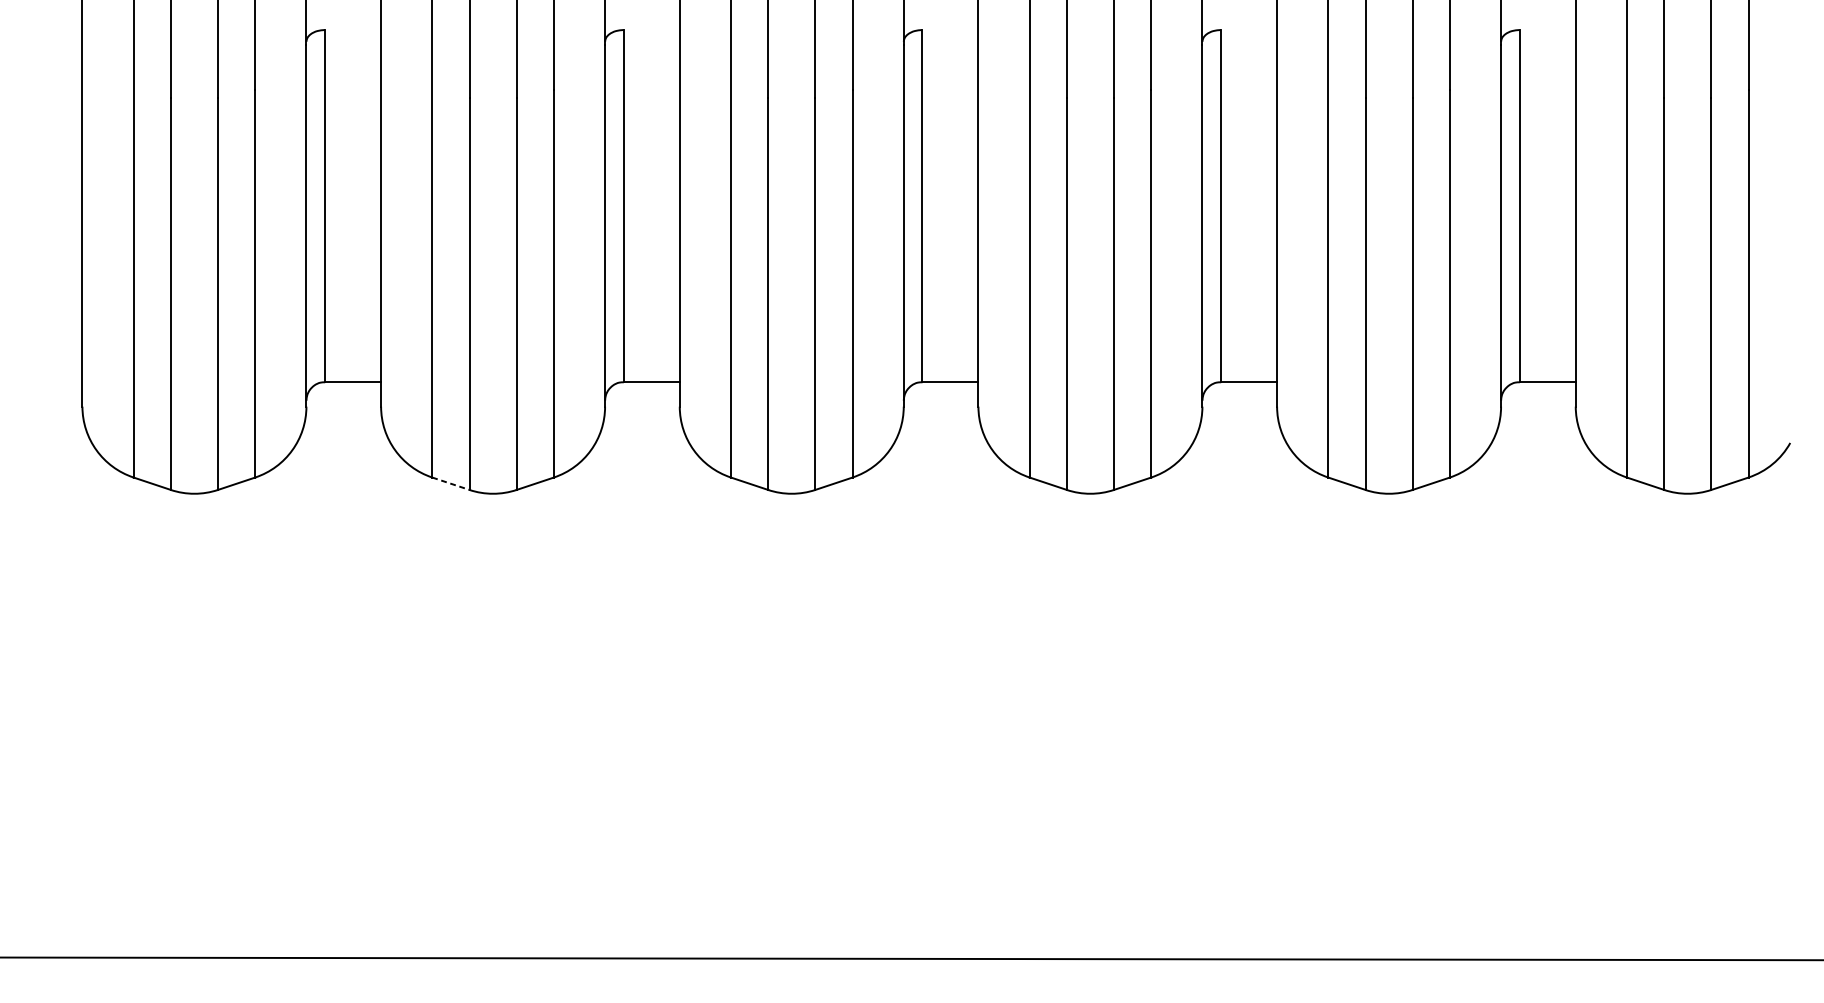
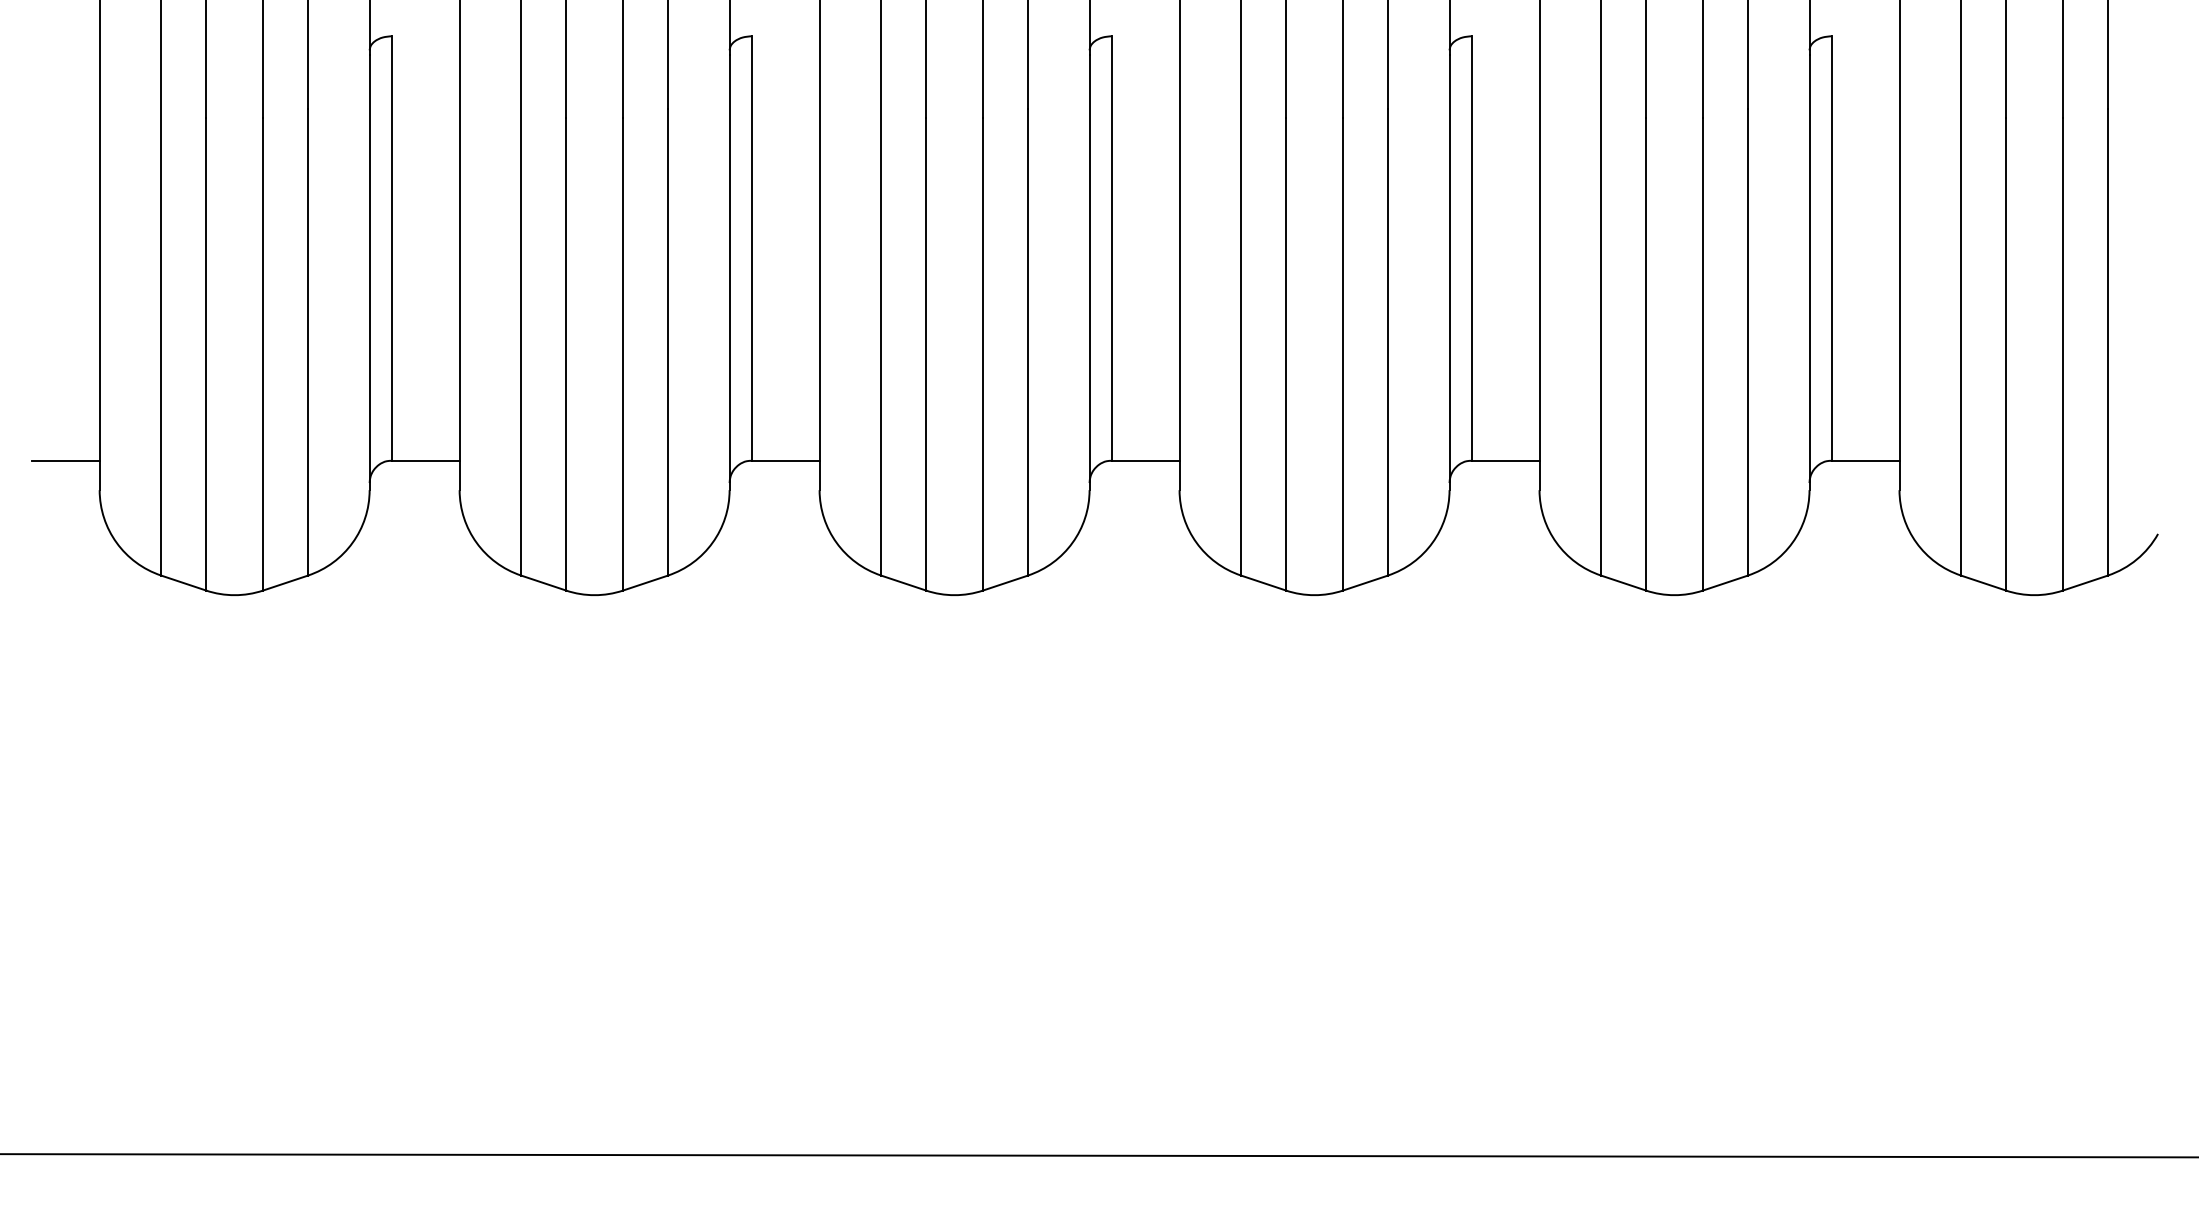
line: (54, 382) -> (65, 460), added
line: (450, 484) -> (543, 583), dashed -> solid

